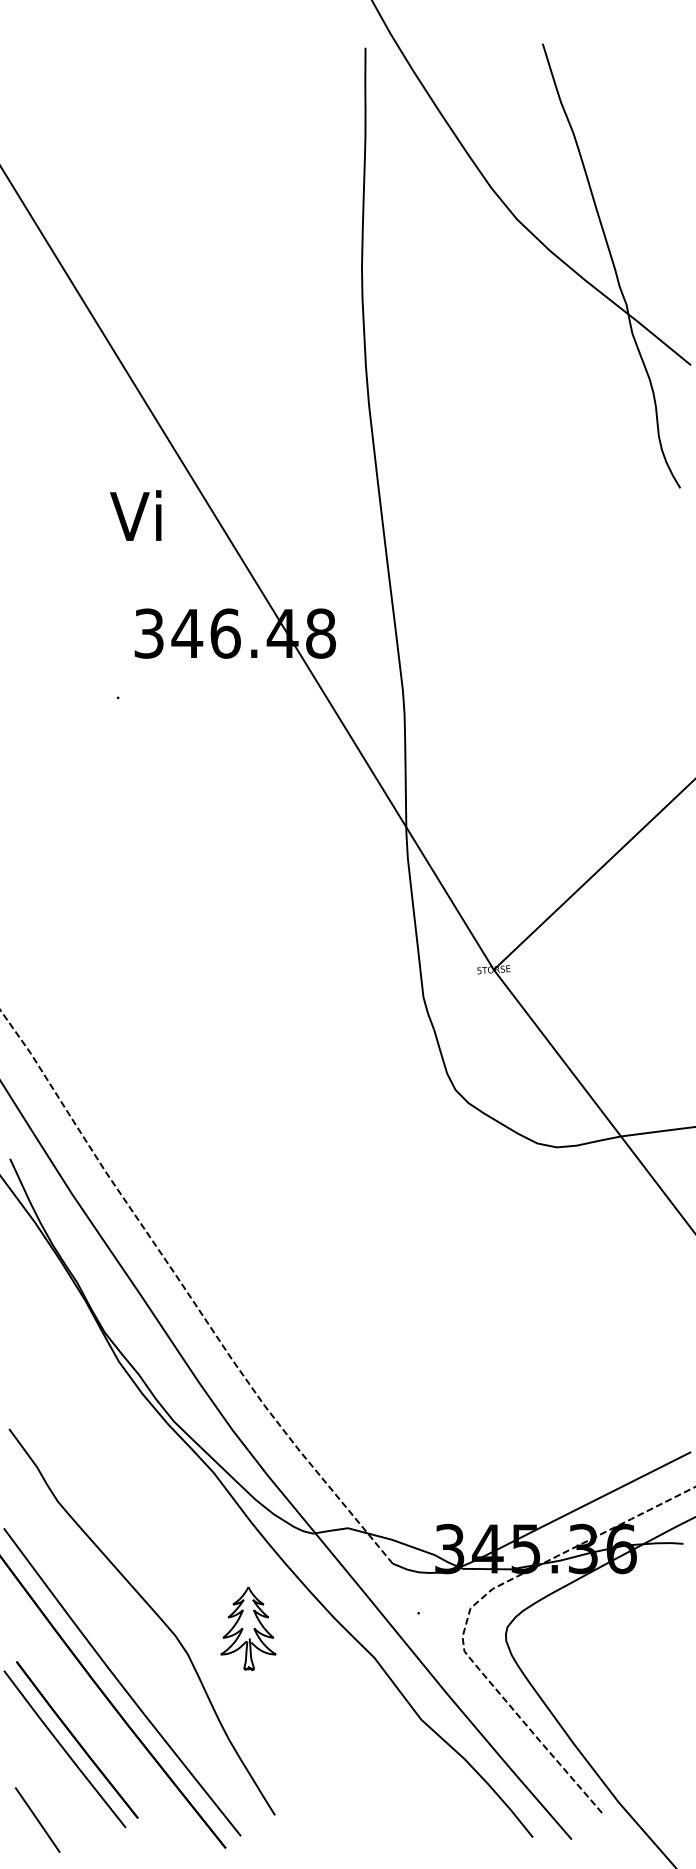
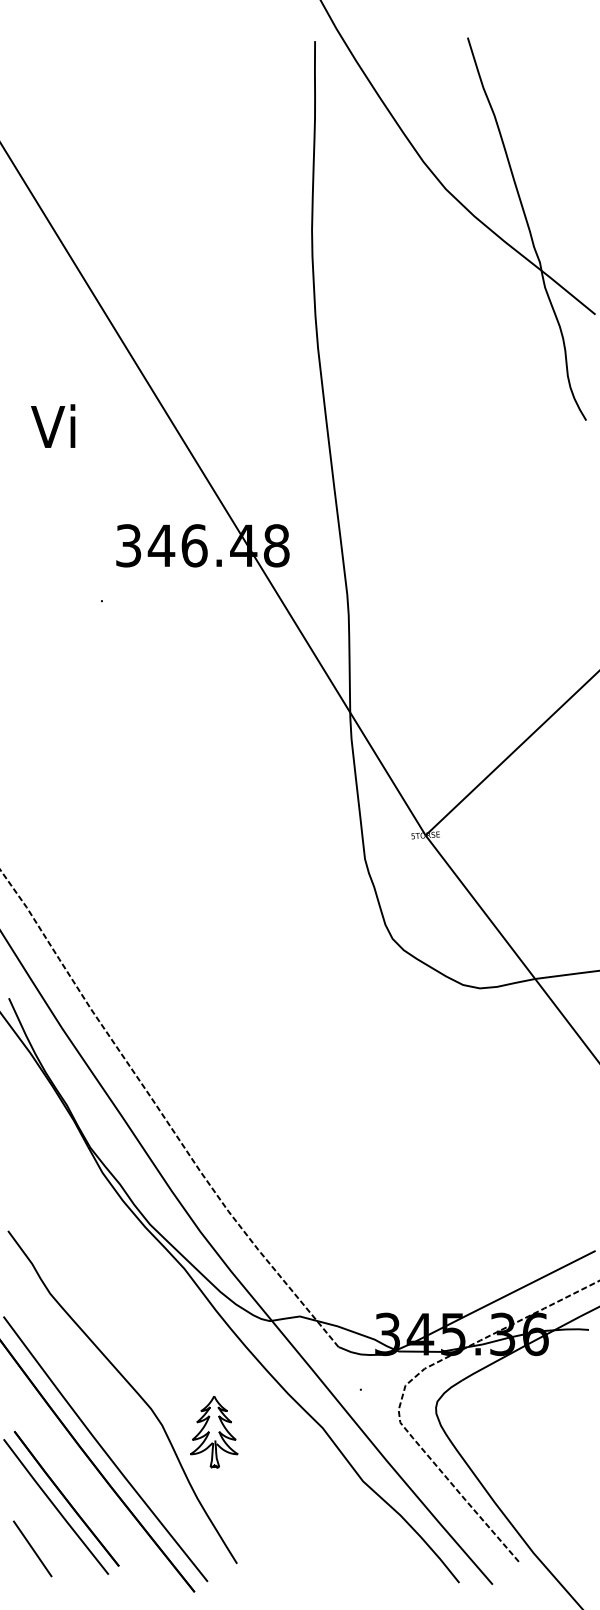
text: (136, 514) -> (53, 425), moved
part: (248, 1629) -> (214, 1432), moved
line: (37, 1819) -> (32, 1548), moved

